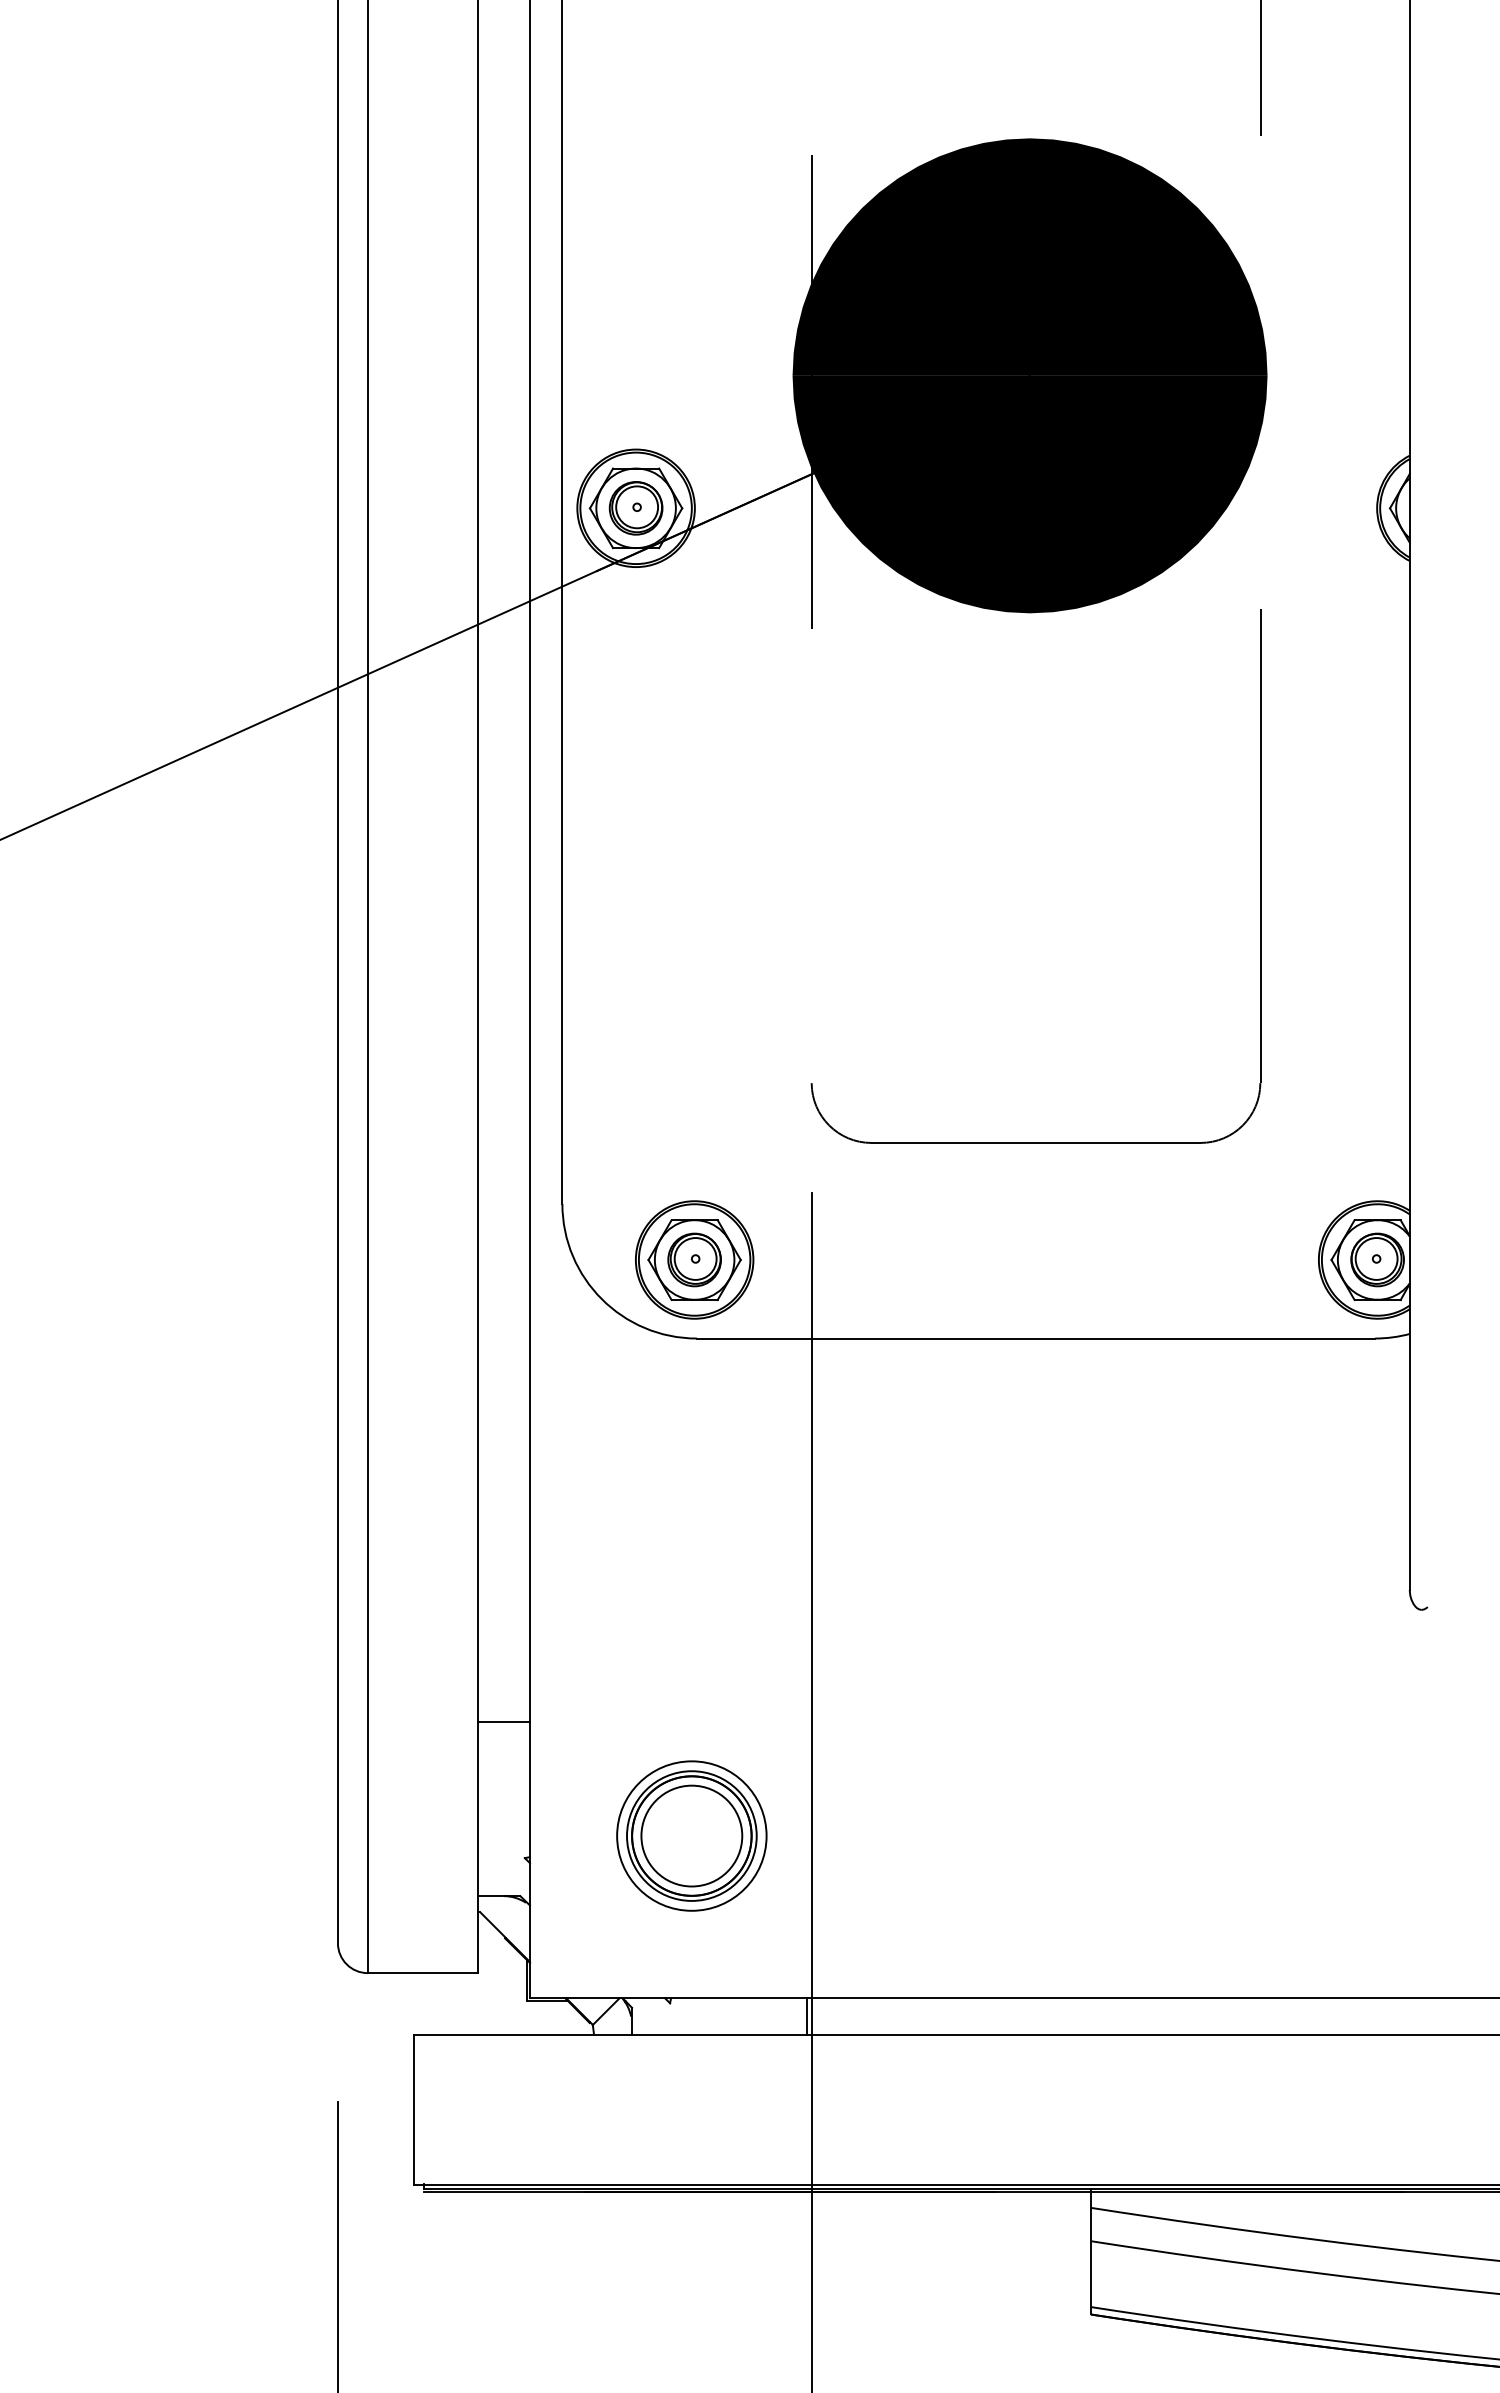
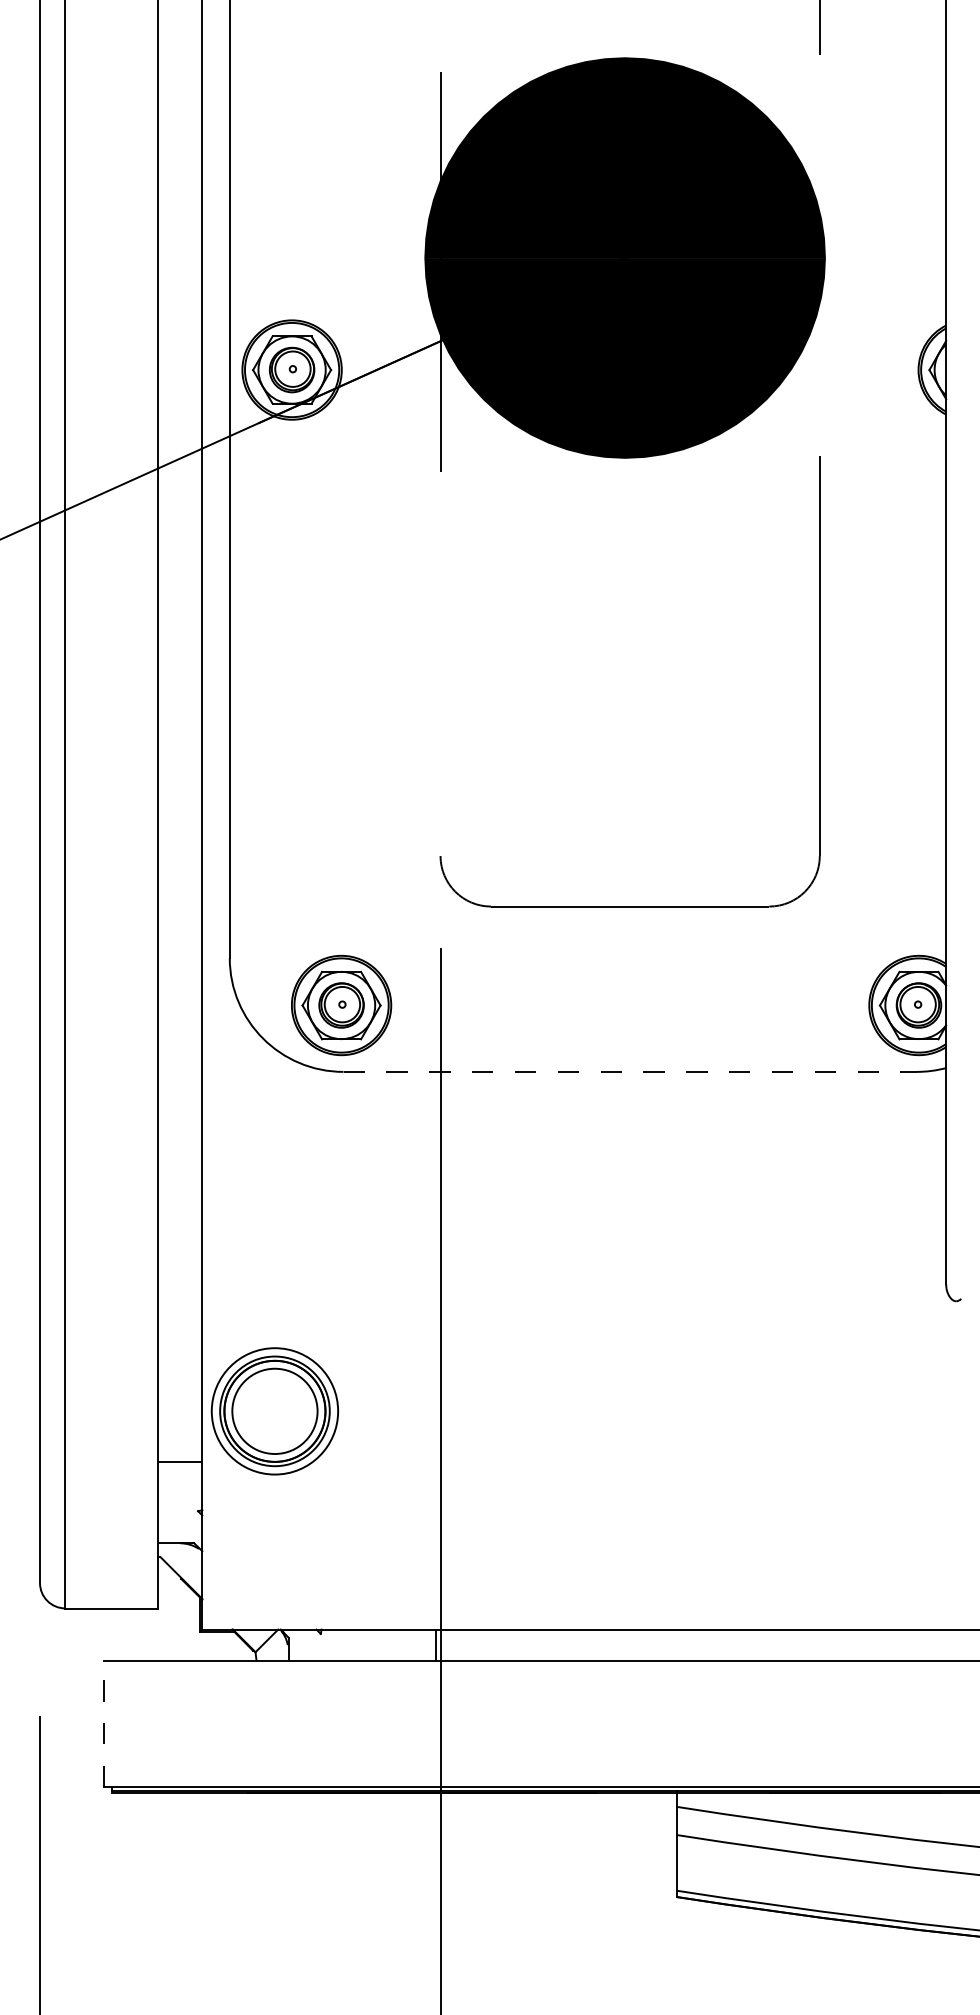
line: (1036, 1338) -> (630, 1071), solid -> dashed
line: (503, 1721) -> (179, 1461), moved
part: (691, 1835) -> (274, 1410), moved
line: (413, 2109) -> (103, 1723), solid -> dashed

